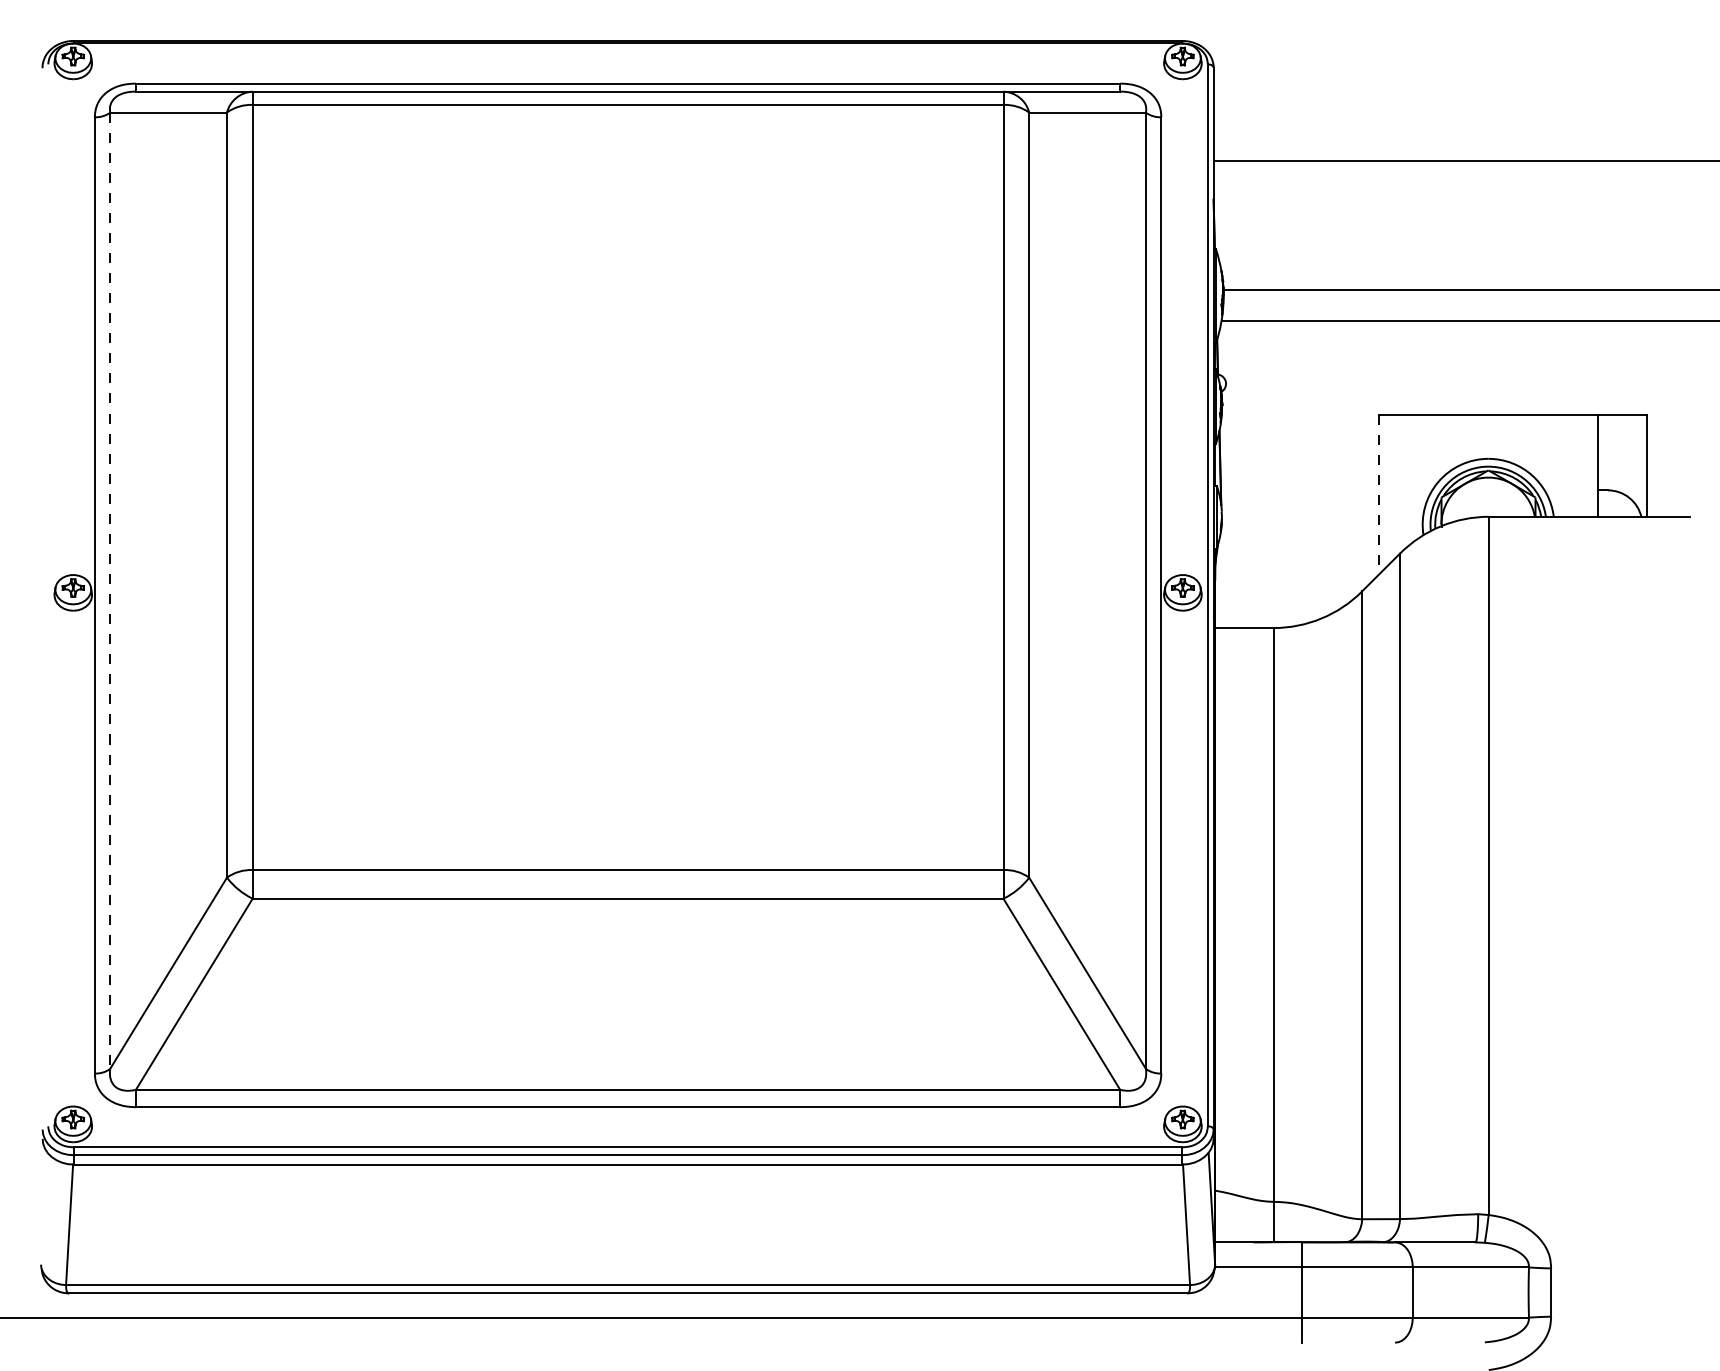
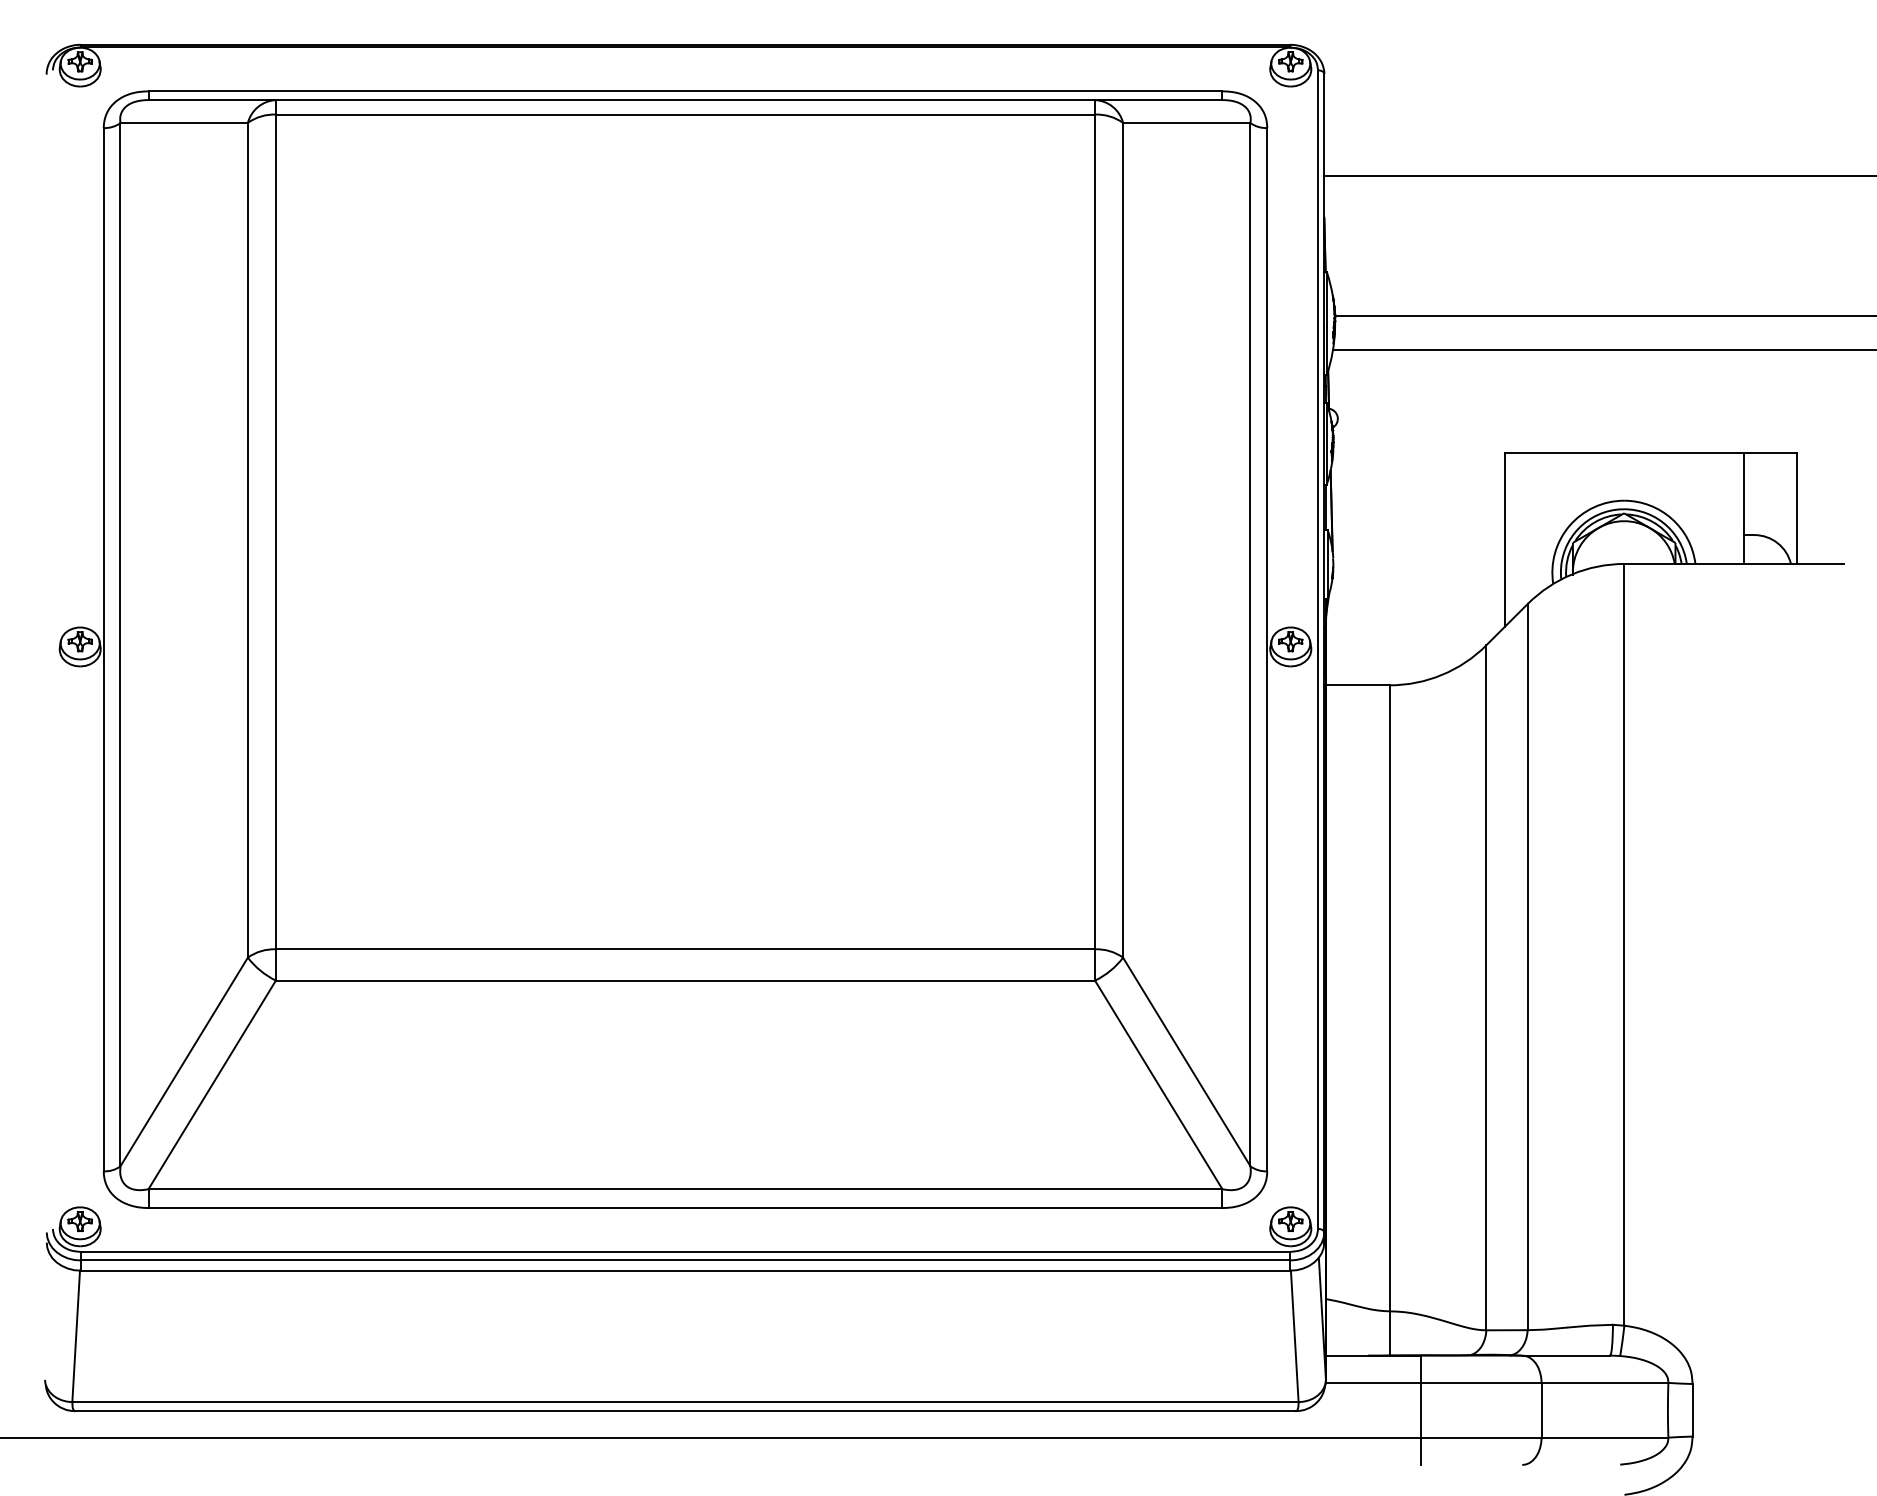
line: (1378, 495) -> (1504, 540), dashed -> solid
line: (110, 590) -> (120, 644), dashed -> solid

